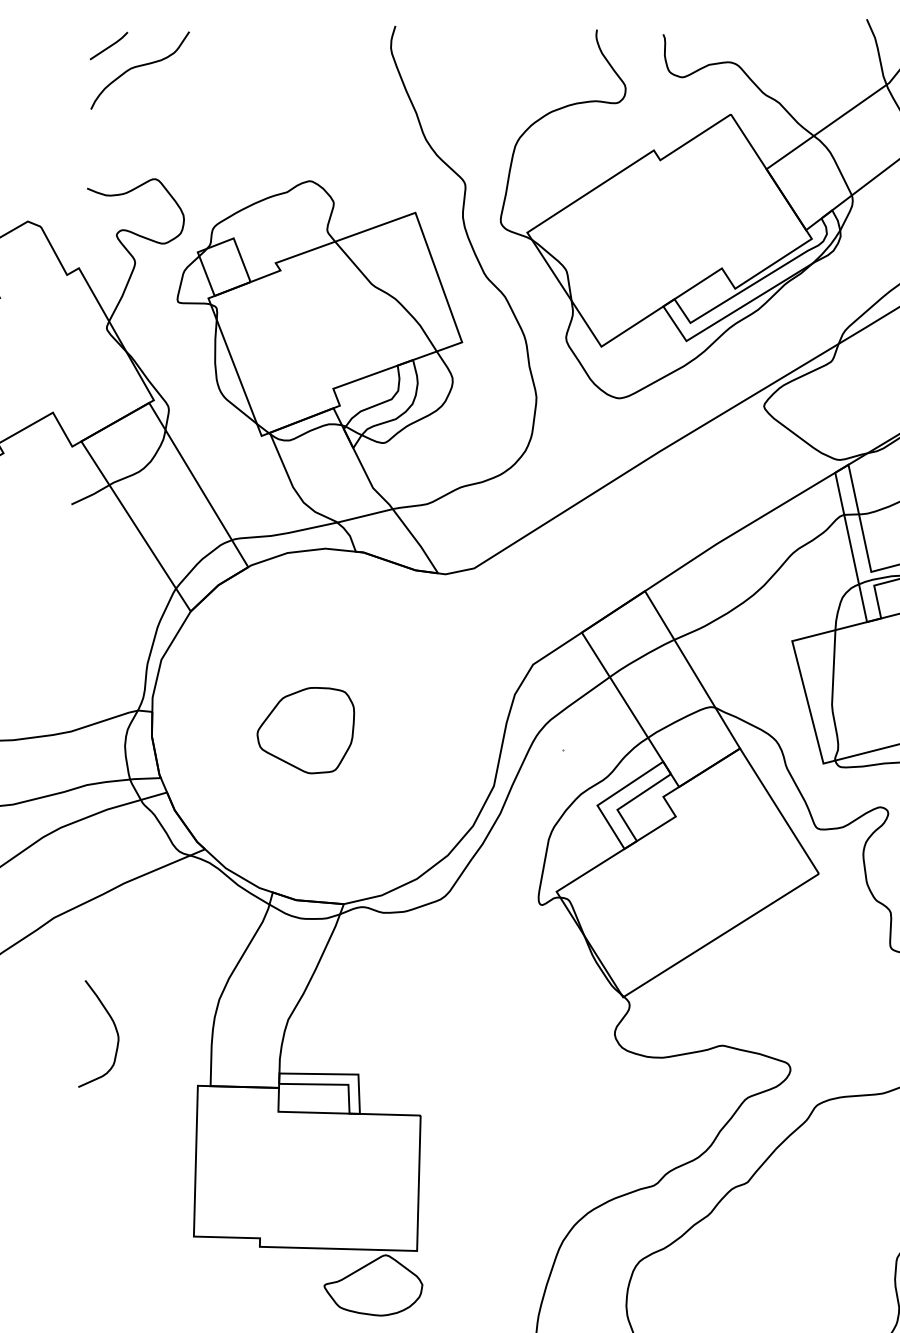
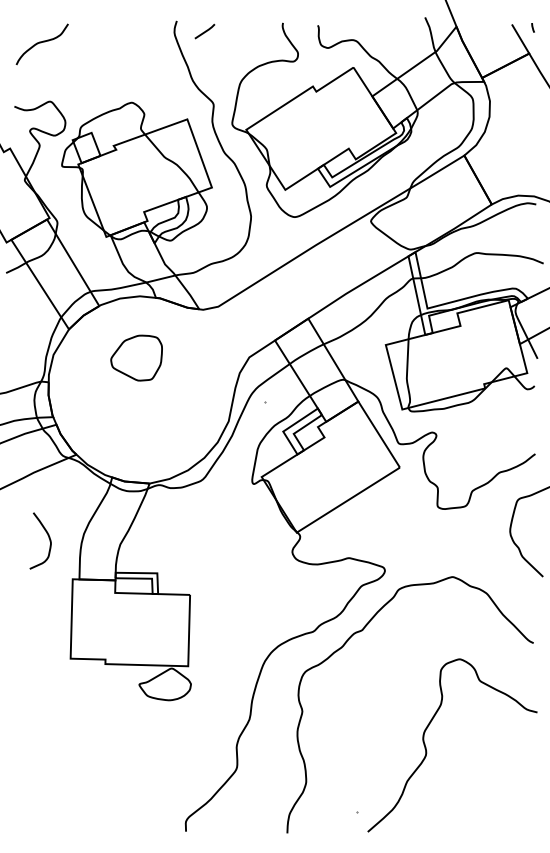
line: (108, 45) -> (204, 31), moved
part: (305, 729) -> (136, 357), moved
curve: (113, 1029) -> (48, 538), moved

